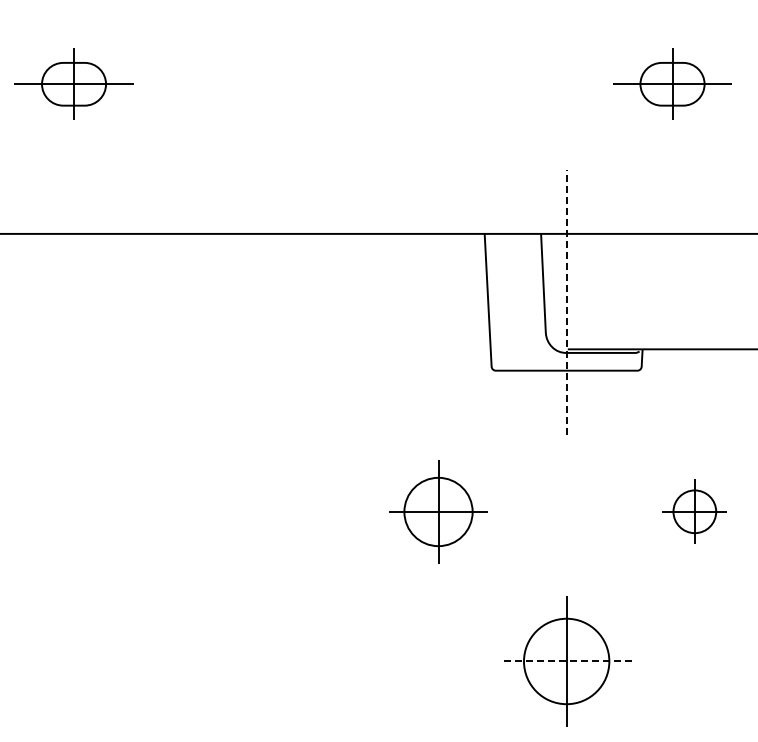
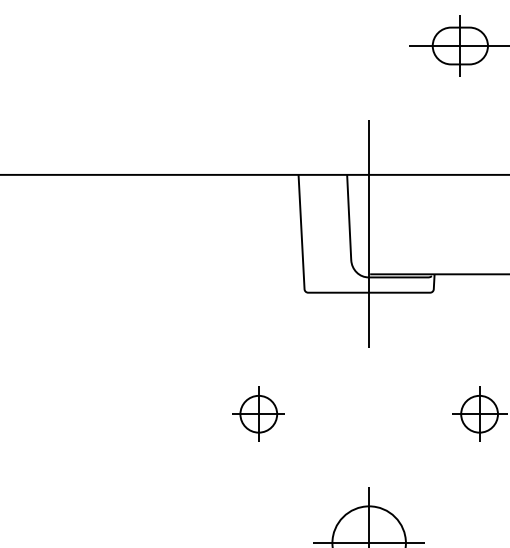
line: (566, 302) -> (369, 233), dashed -> solid
part: (438, 511) -> (258, 413), size x0.62
line: (566, 661) -> (369, 543), dashed -> solid

